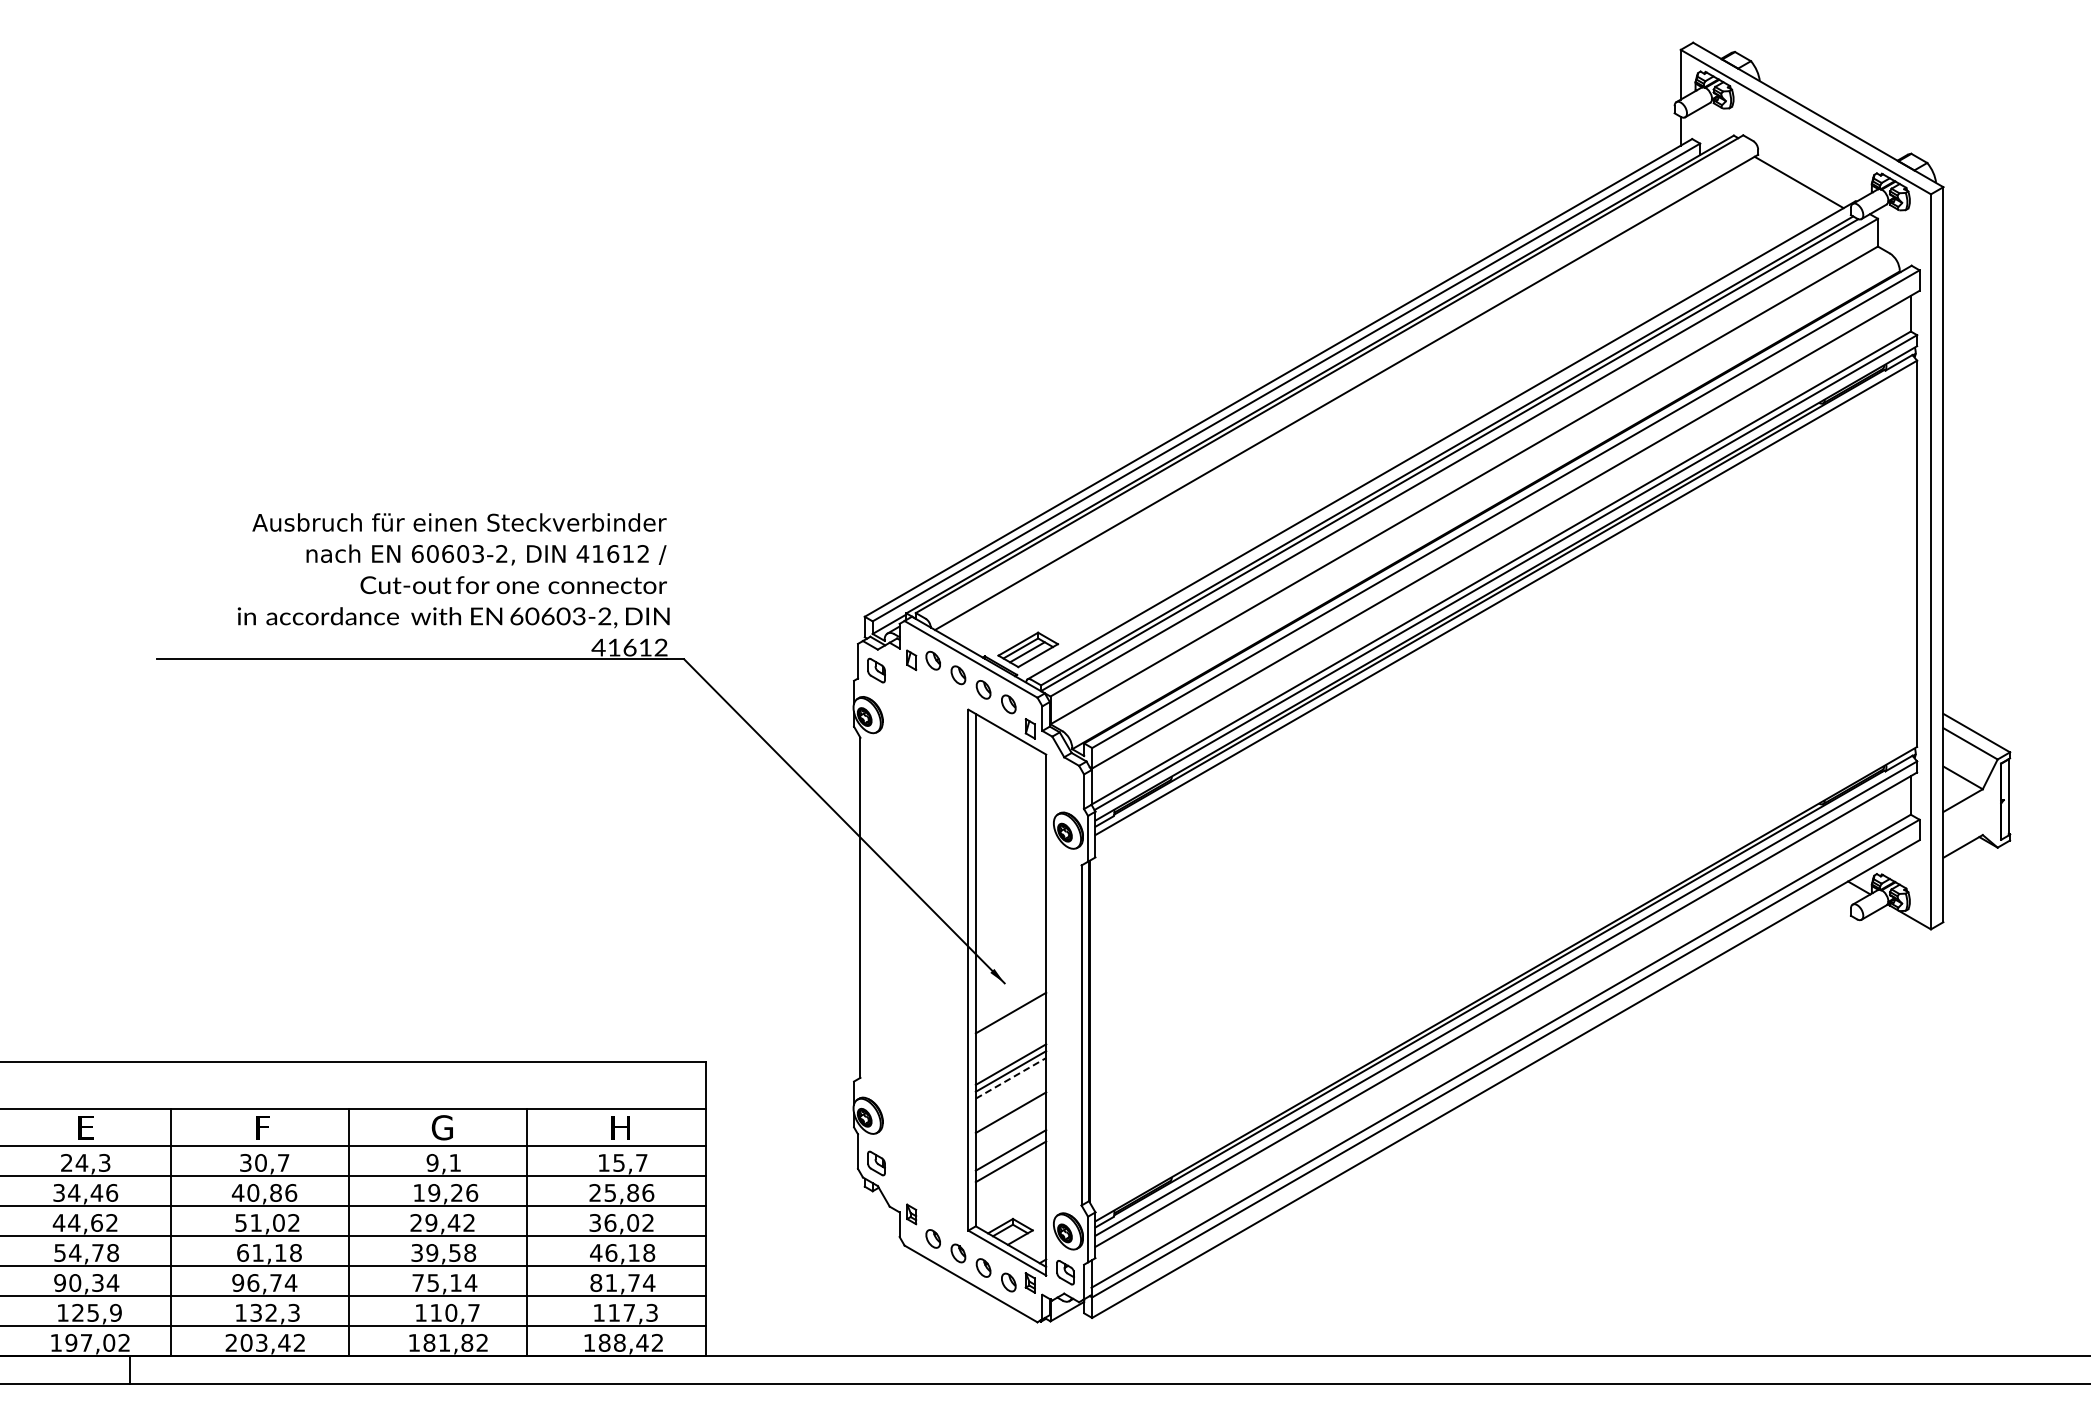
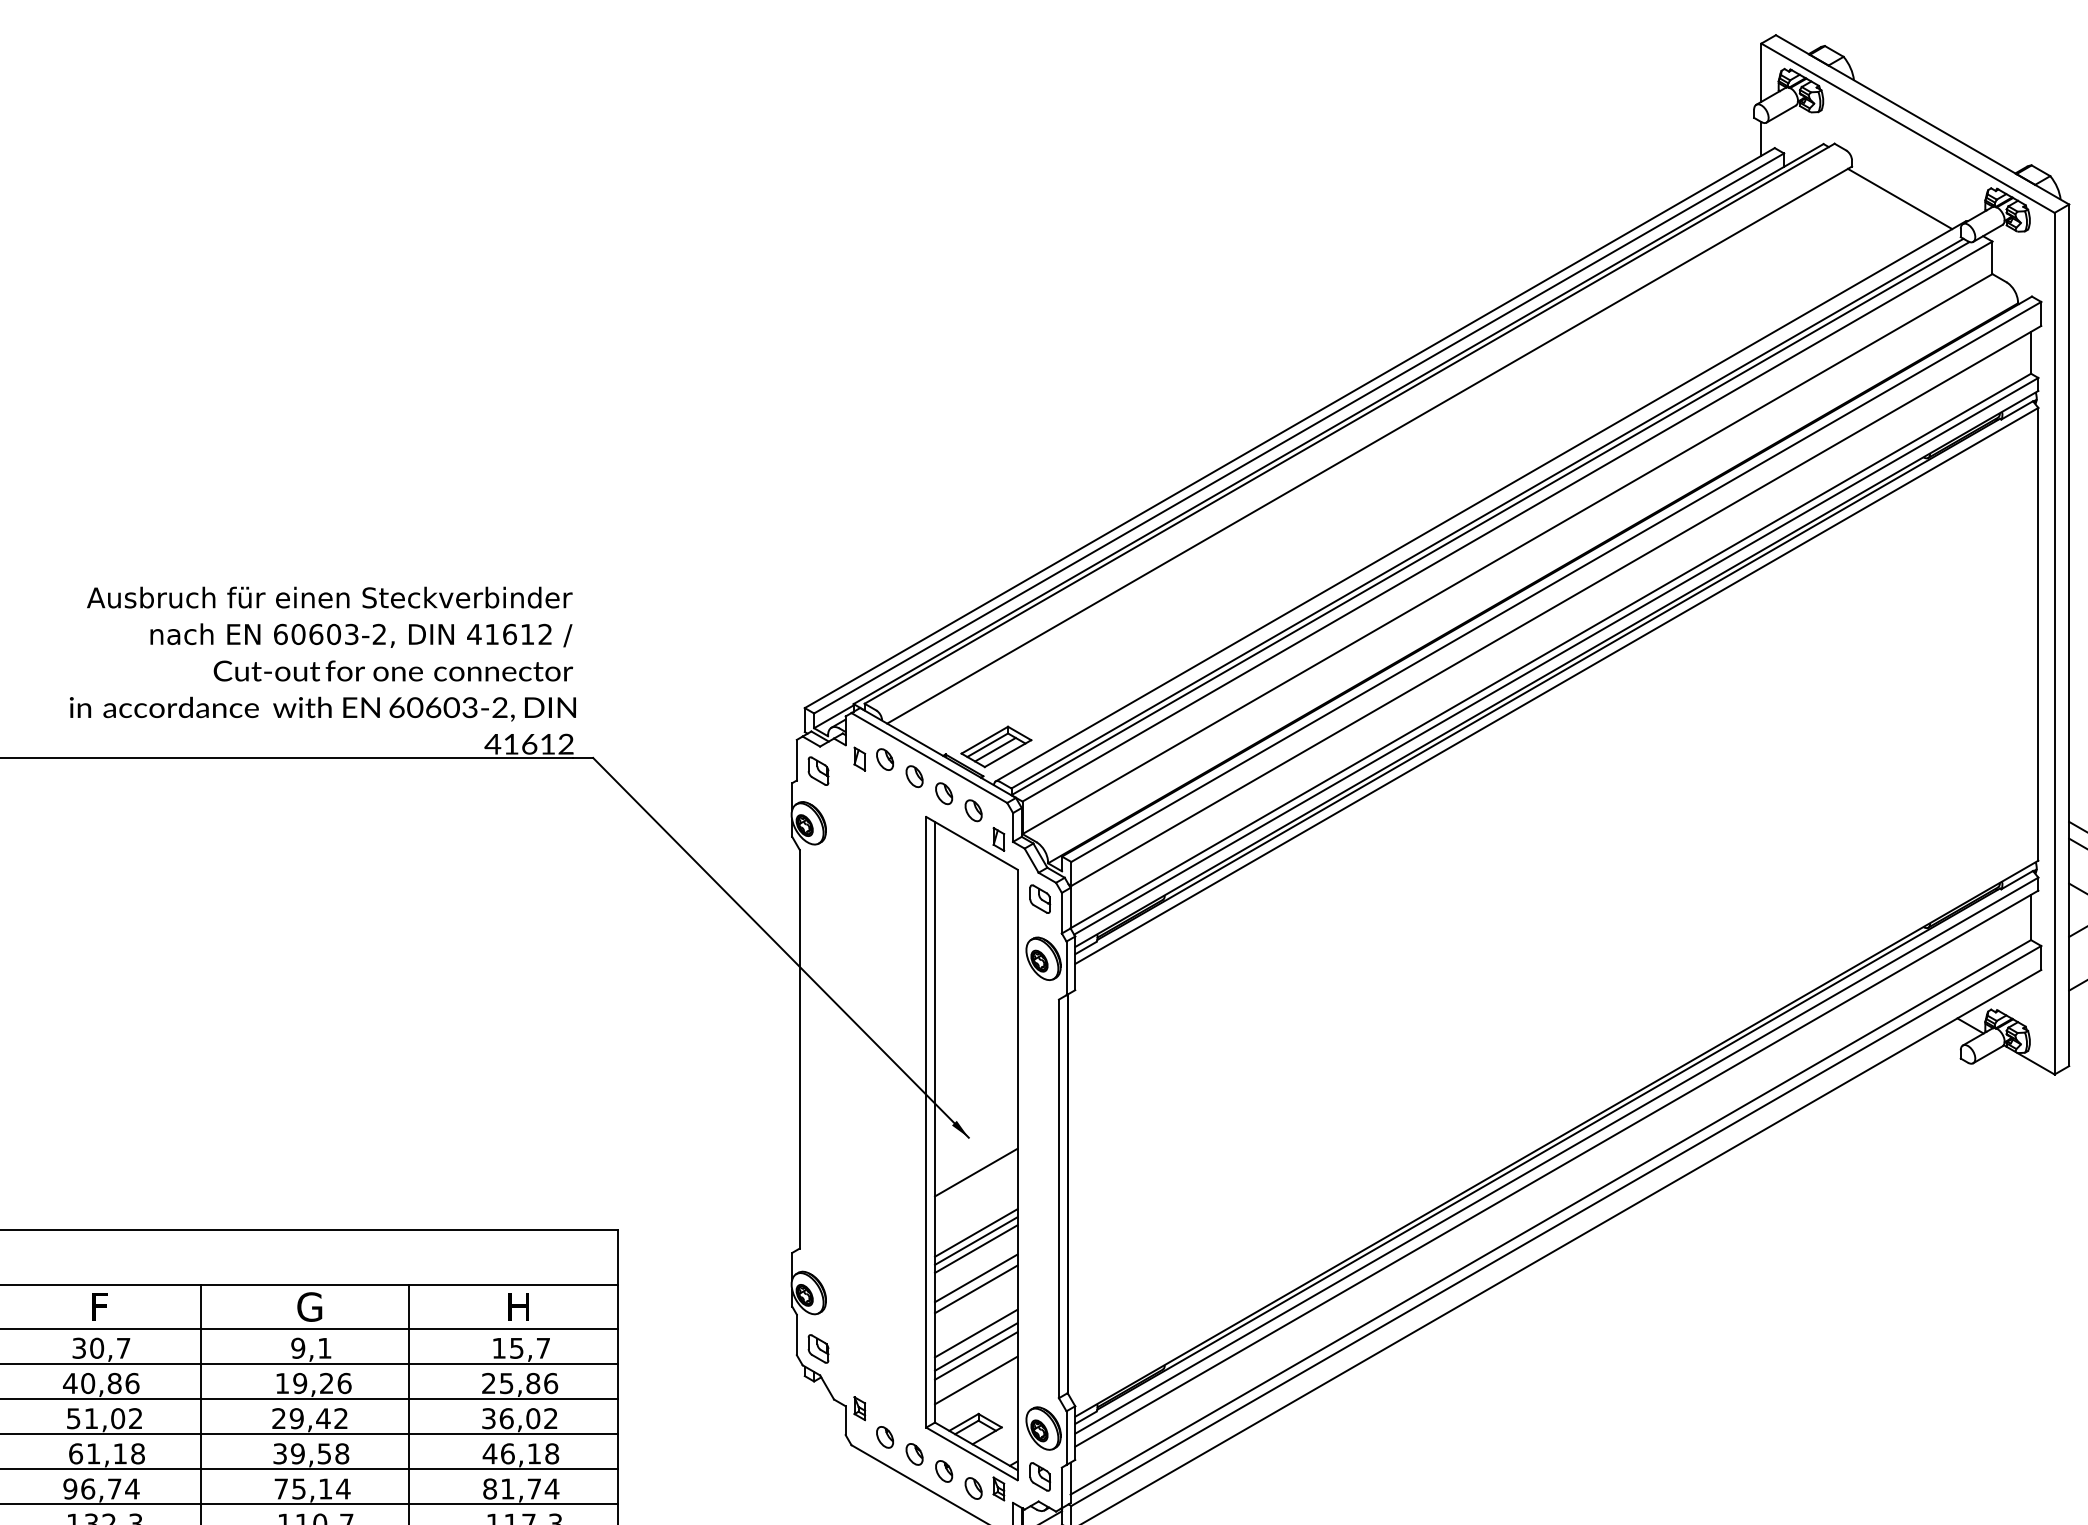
part: (1065, 779) -> (1040, 898), added
line: (1011, 1078) -> (976, 1249), dashed -> solid
line: (1010, 1102) -> (975, 1277), added
line: (1010, 1169) -> (975, 1355), added
line: (1010, 1190) -> (975, 1380), added

